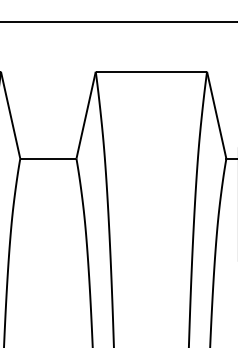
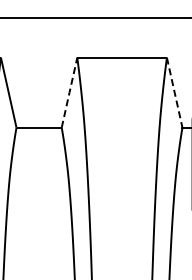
line: (216, 115) -> (174, 92), solid -> dashed
line: (86, 116) -> (69, 93), solid -> dashed

